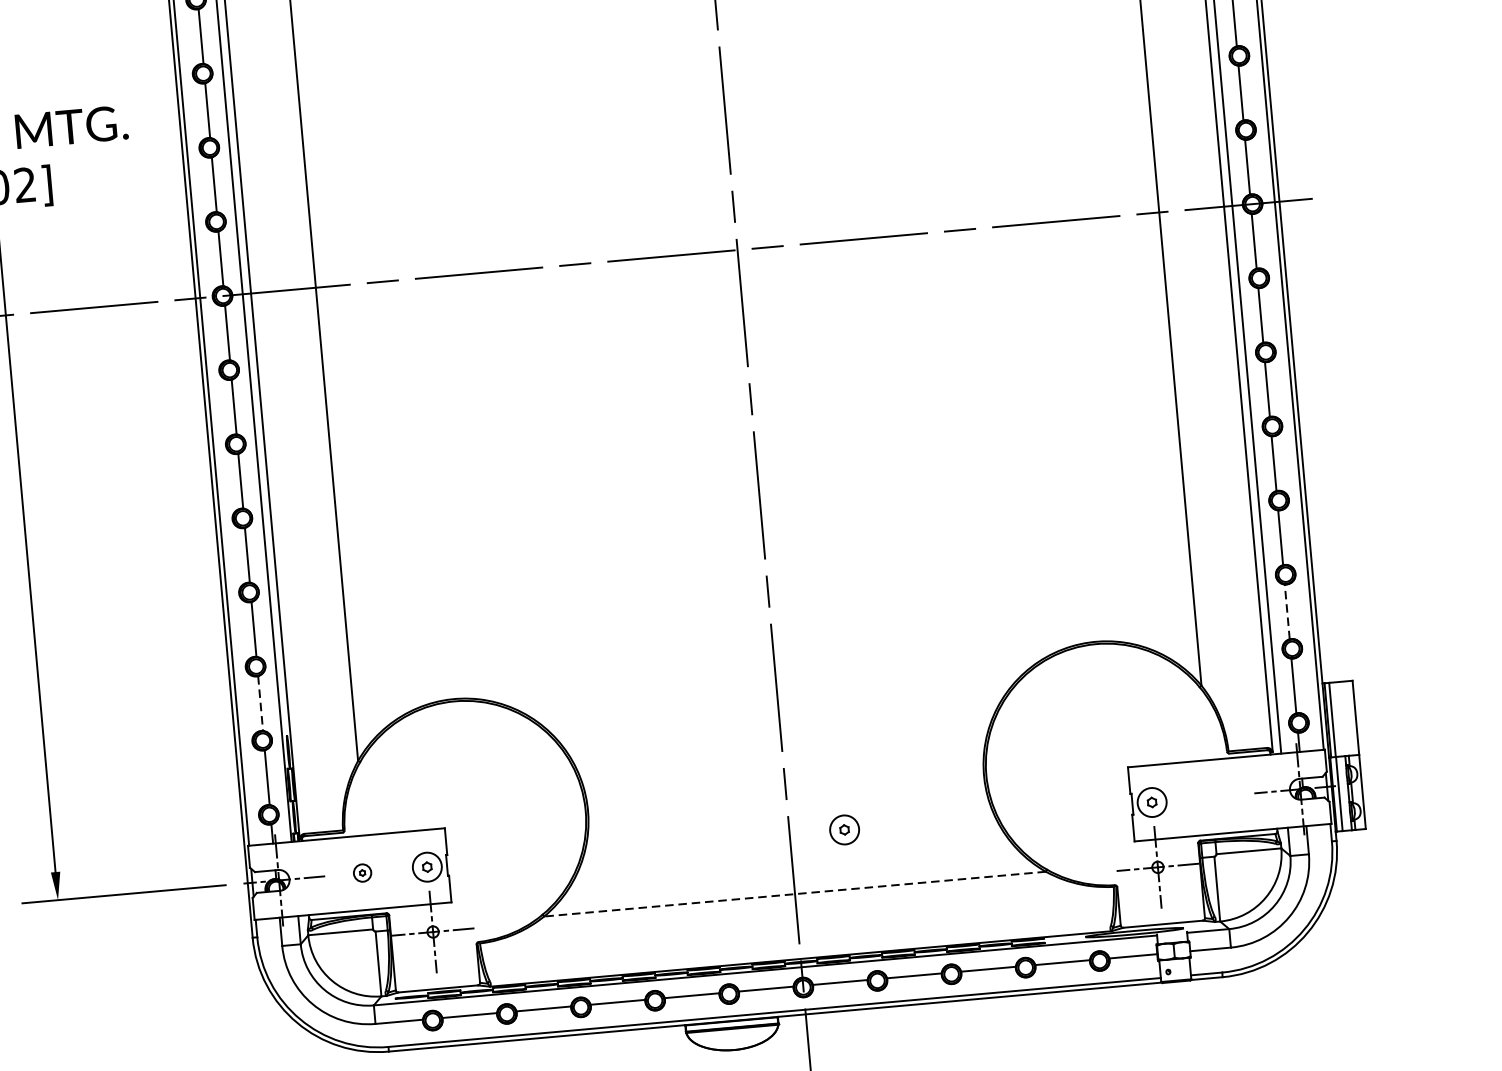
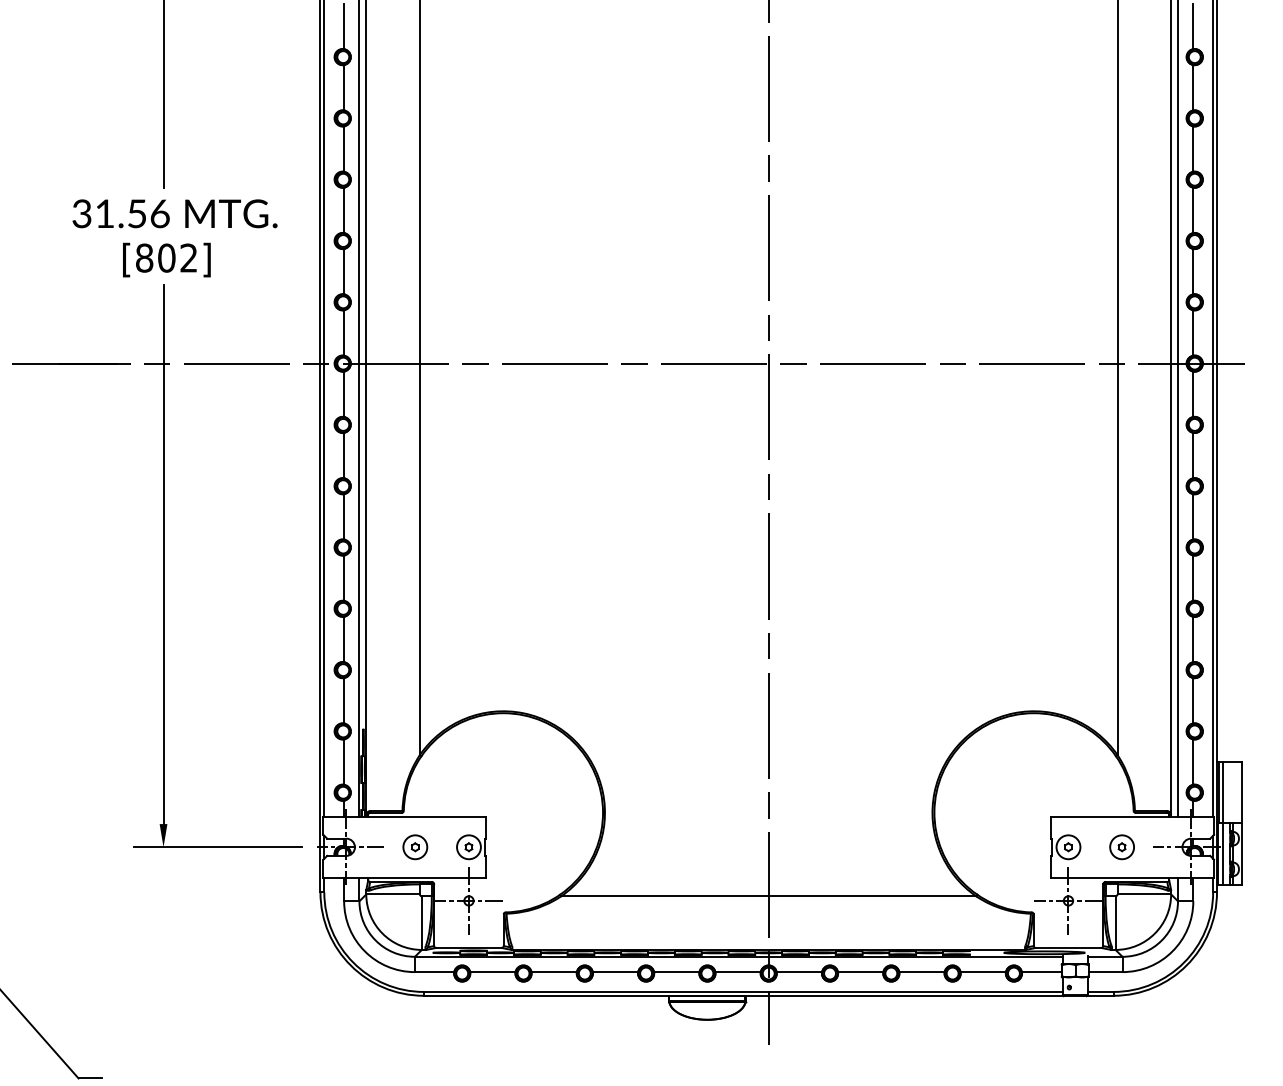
line: (1287, 611) -> (1193, 700), dashed -> solid
line: (261, 703) -> (344, 700), dashed -> solid
part: (843, 830) -> (1121, 847), moved
part: (362, 873) -> (415, 847), size x1.67
line: (794, 894) -> (768, 896), dashed -> solid

